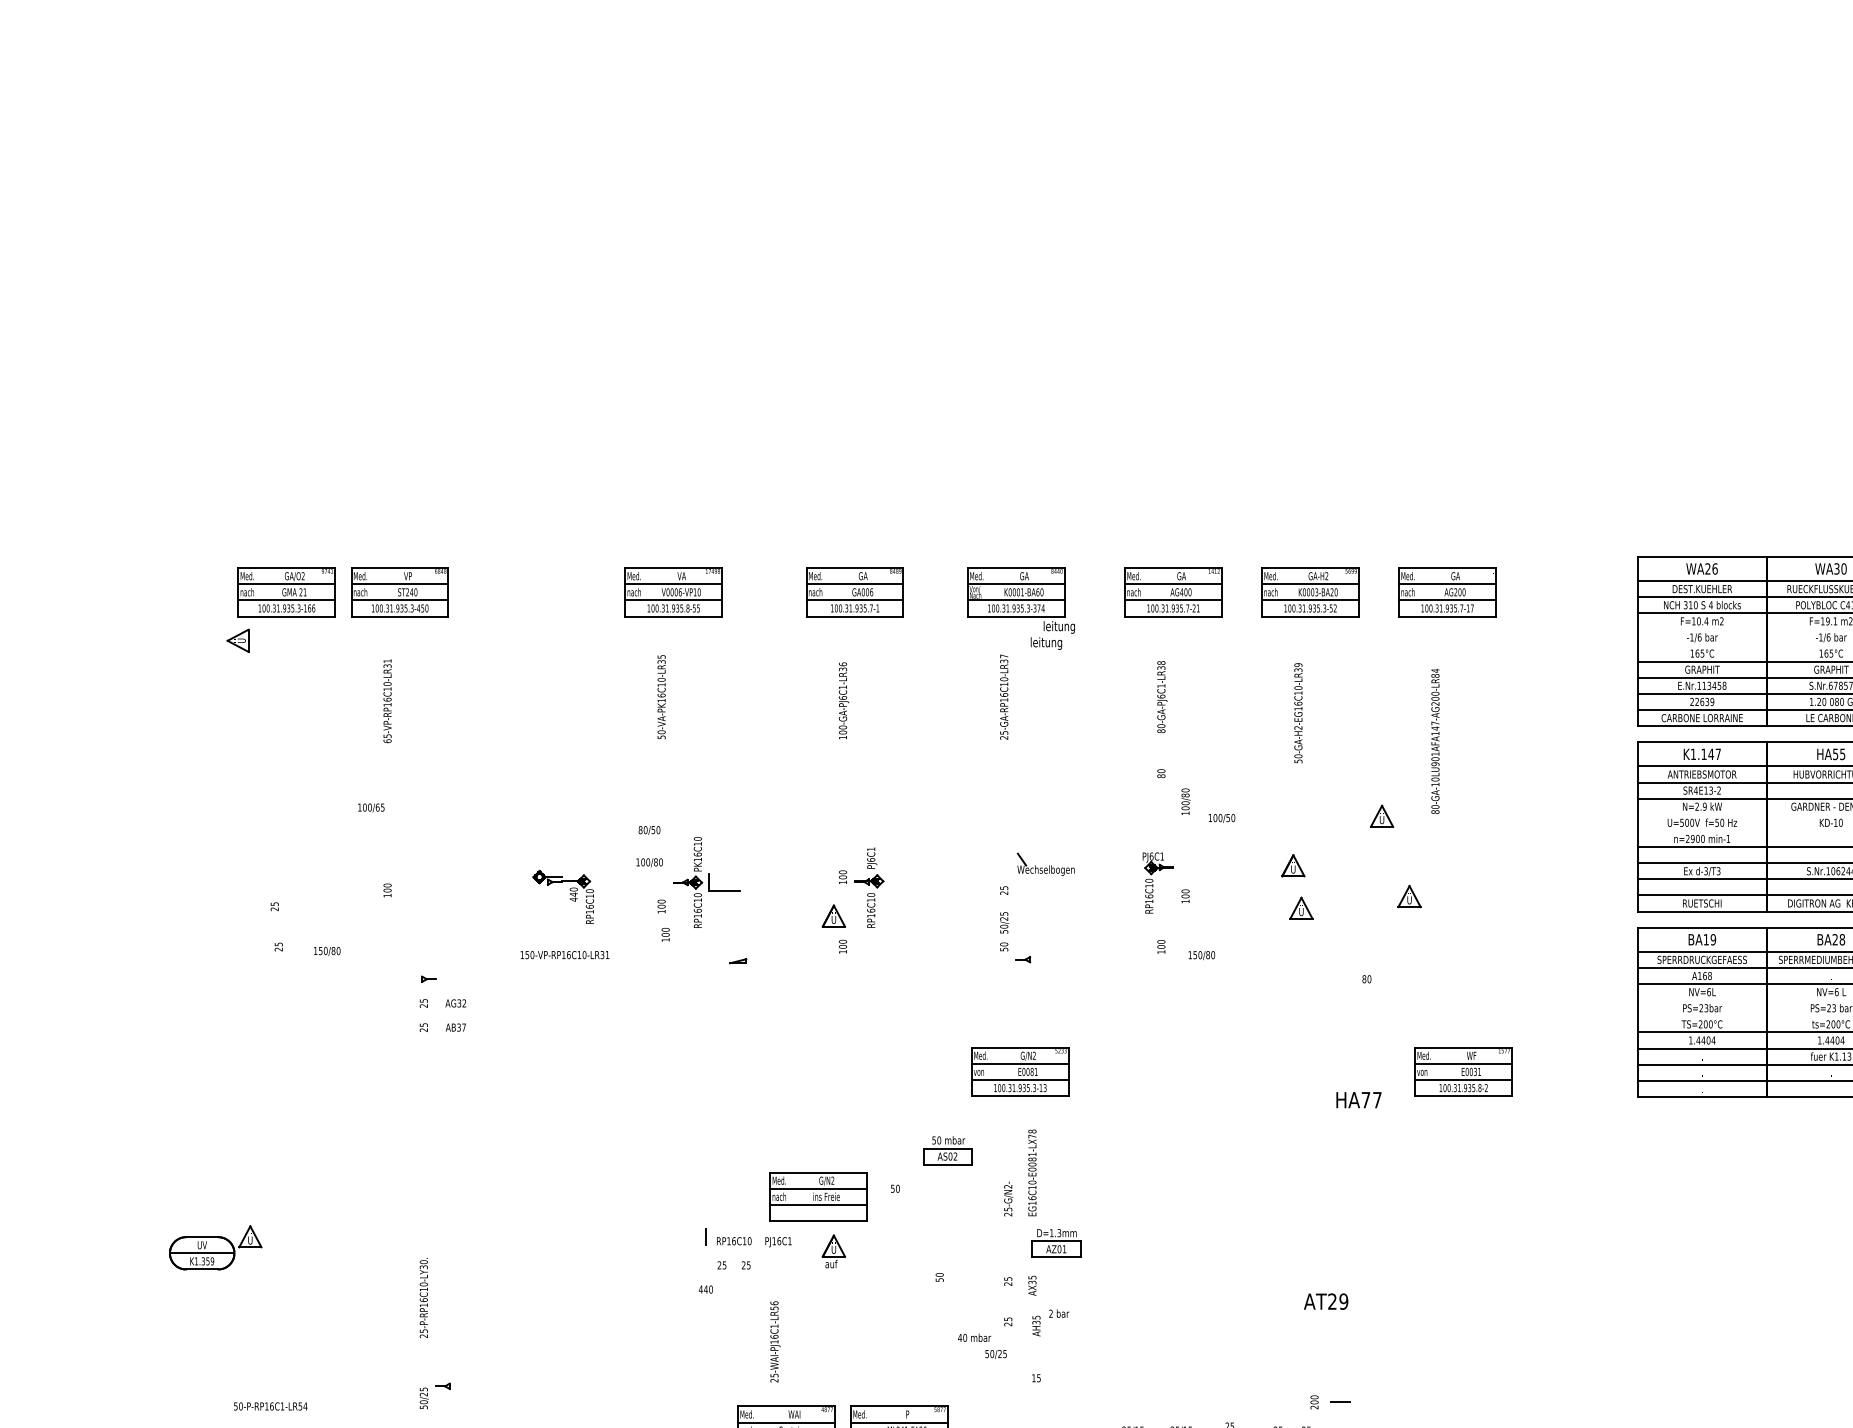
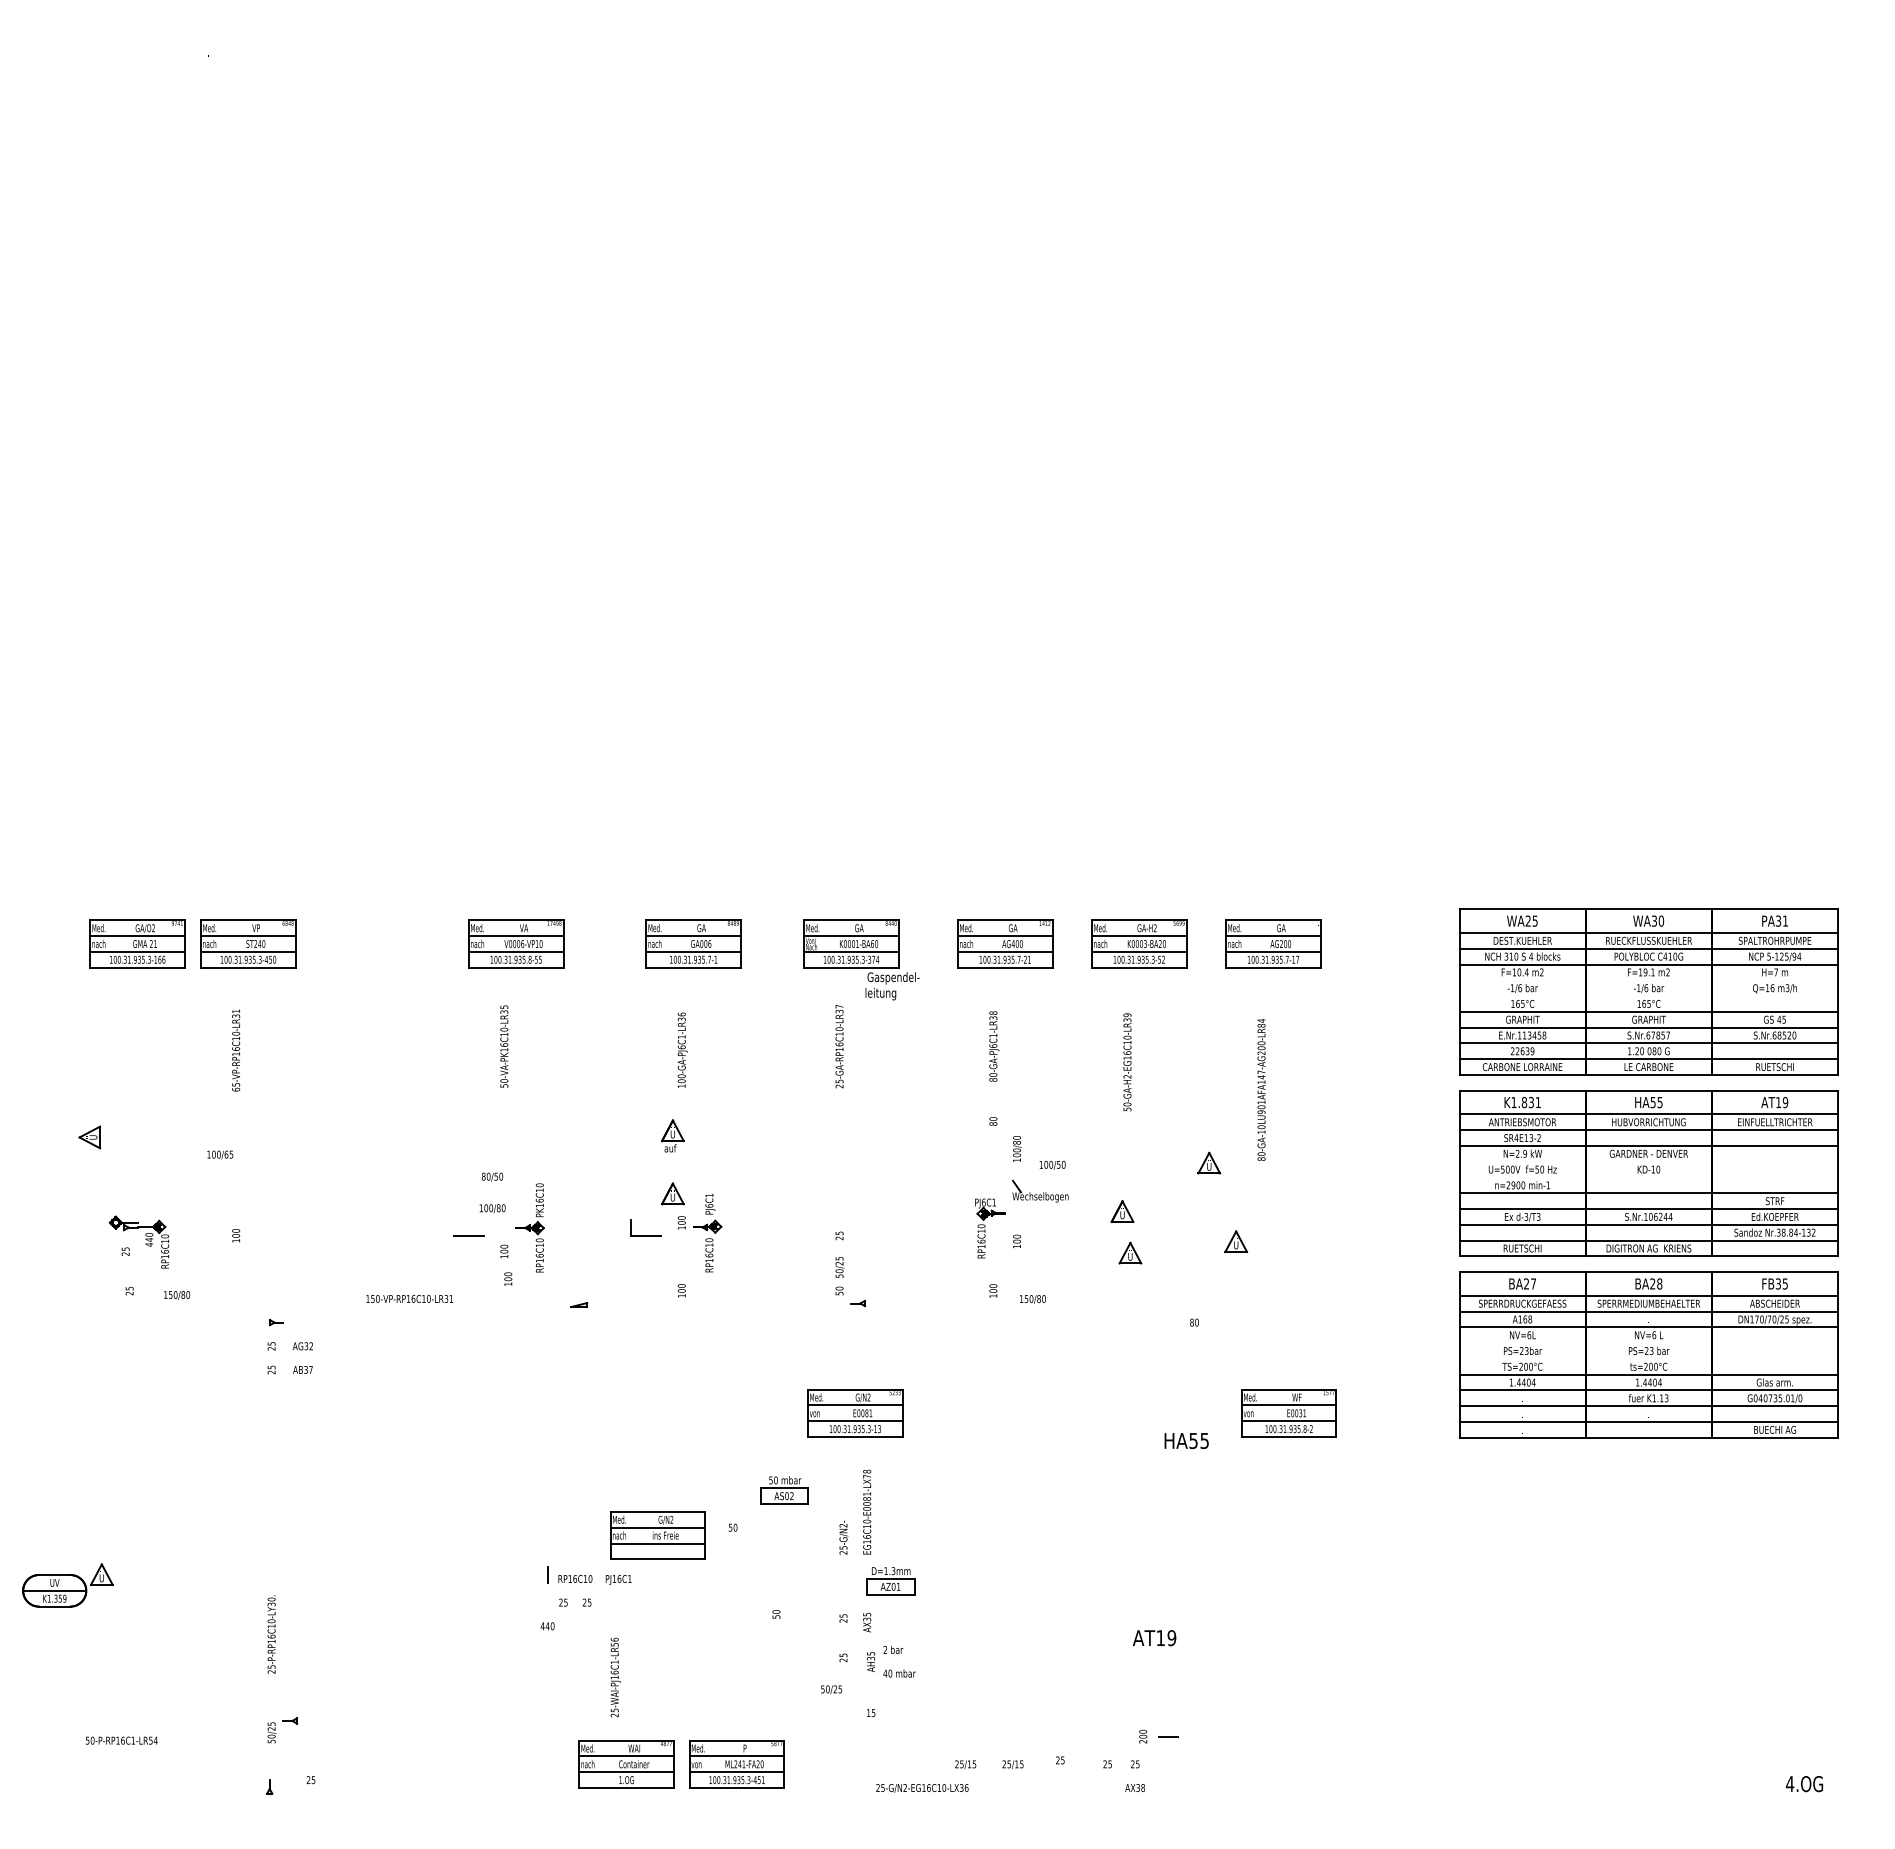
text: (1714, 568) -> (1534, 920), WA26 -> WA25
text: (1059, 627) -> (893, 978), leitung -> Gaspendel-
part: (237, 640) -> (89, 1137), moved
text: (1710, 754) -> (1530, 1102), K1.147 -> K1.831
part: (1046, 863) -> (1040, 1190), moved
line: (625, 890) -> (468, 1235), added
part: (724, 890) -> (645, 1235), moved
part: (569, 894) -> (145, 1239), moved
part: (833, 915) -> (672, 1193), moved
text: (1710, 939) -> (1530, 1283), BA19 -> BA27
text: (1371, 1100) -> (1198, 1441), HA77 -> HA55
part: (833, 1250) -> (672, 1135), moved
text: (1332, 1301) -> (1160, 1637), AT29 -> AT19
text: (974, 1337) -> (899, 1673), moved

